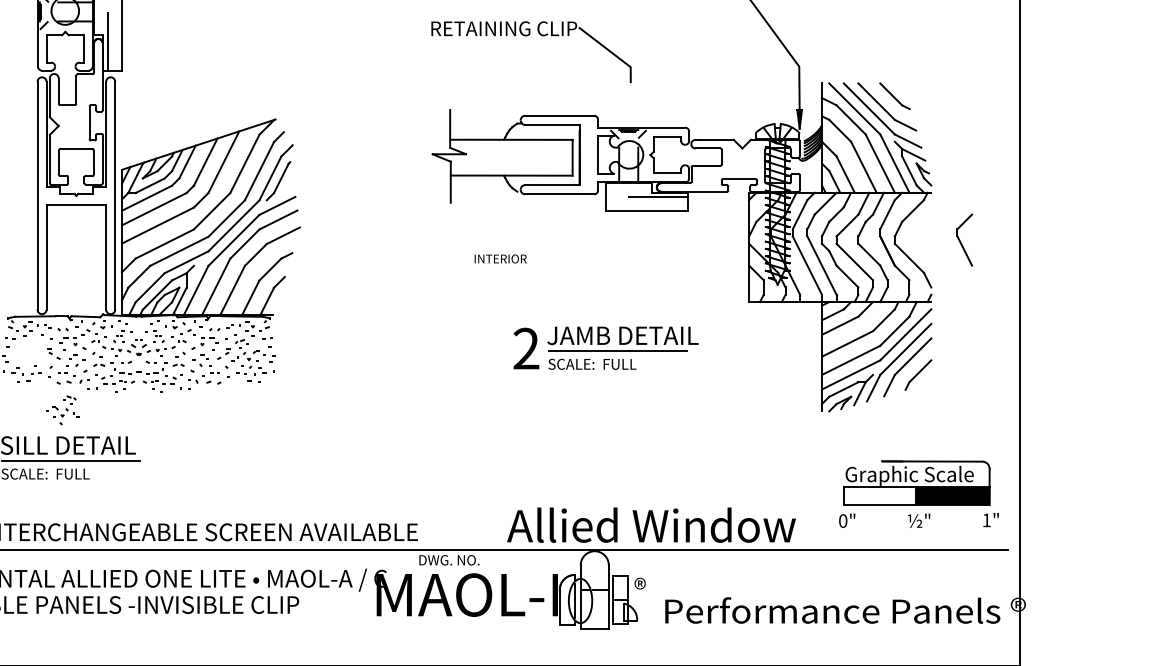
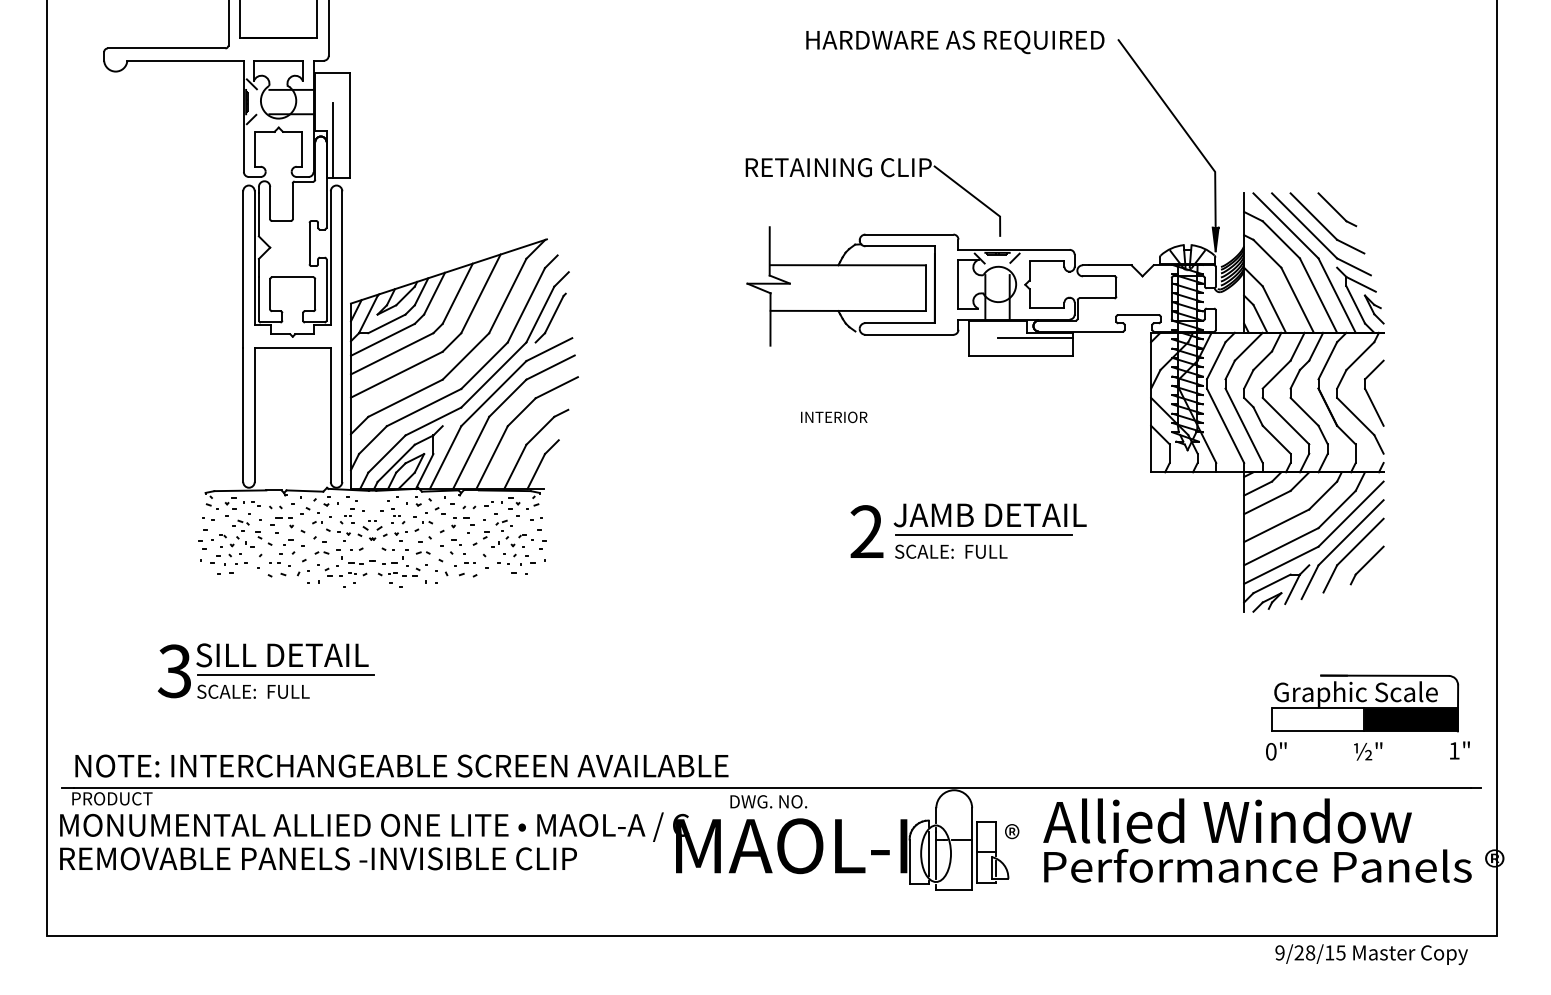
part: (526, 36) -> (867, 177), moved
part: (964, 239) -> (1374, 392), moved
part: (62, 410) -> (232, 538), moved
text: (651, 524) -> (1227, 820), moved

